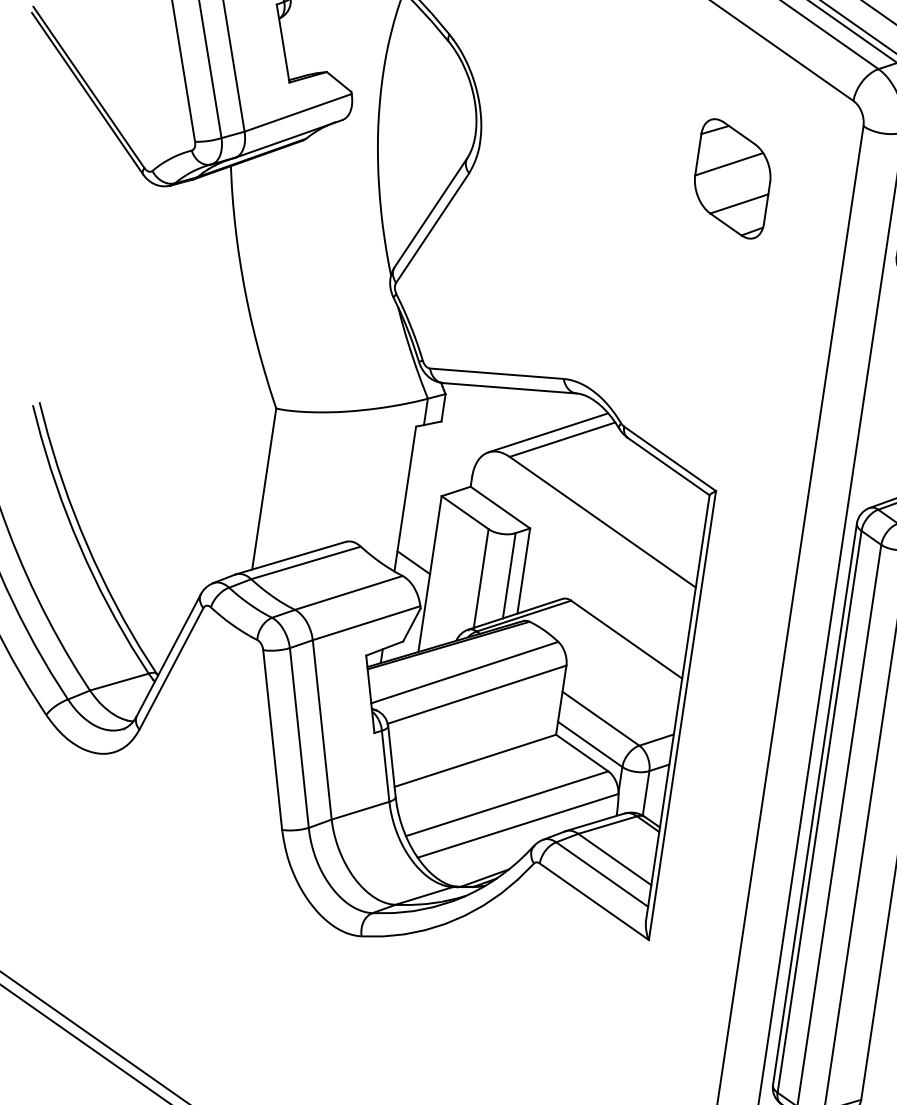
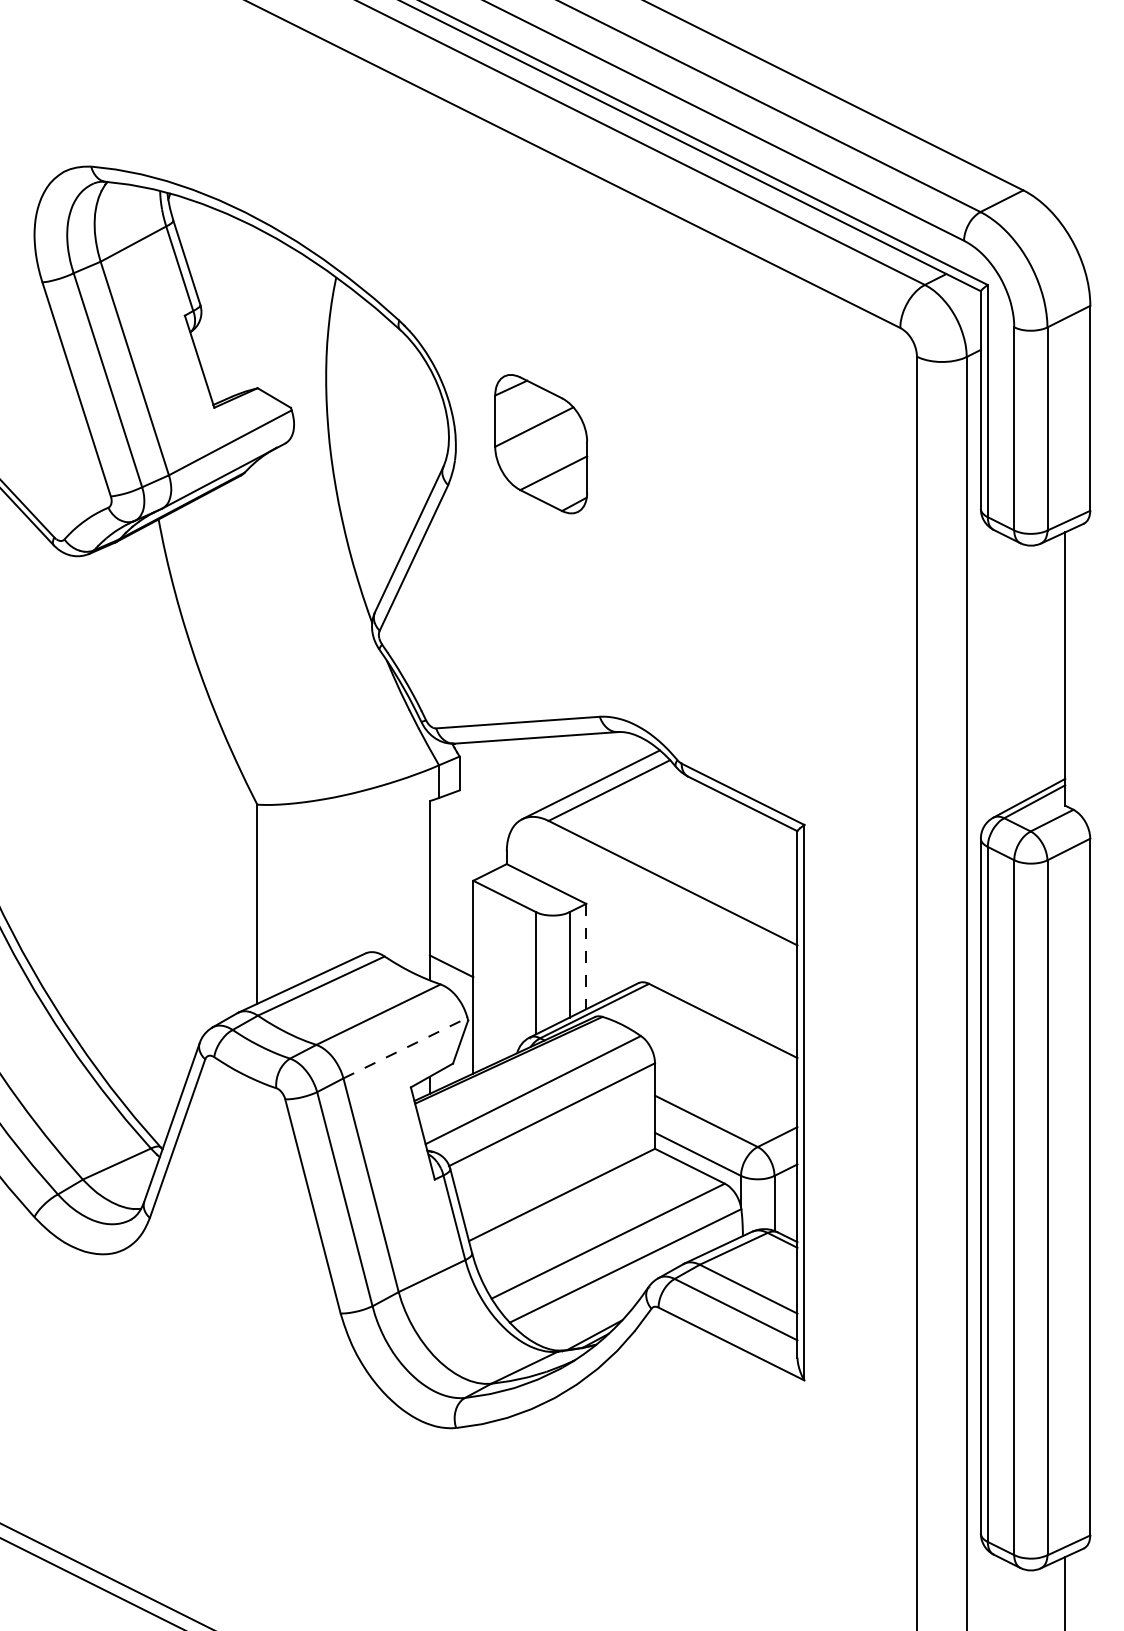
part: (732, 179) -> (541, 444), moved
line: (523, 571) -> (586, 956), solid -> dashed
line: (366, 622) -> (405, 1047), solid -> dashed

